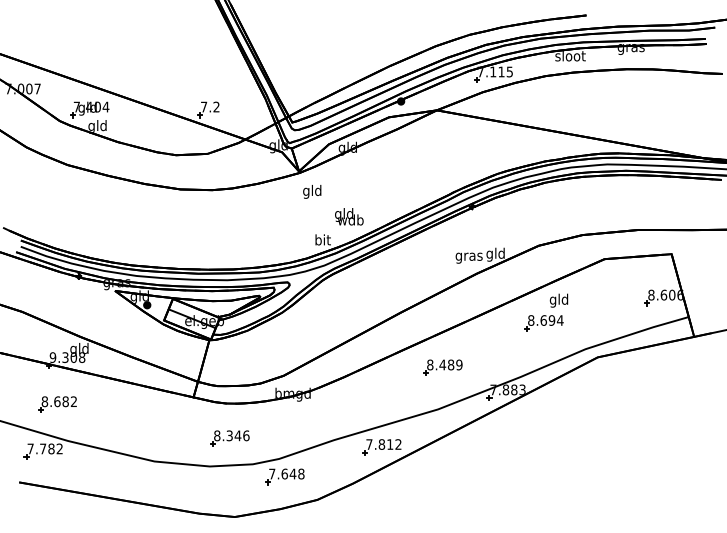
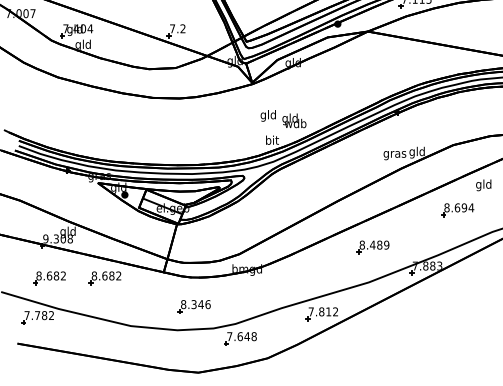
text: (312, 191) -> (268, 115), moved
text: (558, 300) -> (483, 185), moved
part: (123, 404) -> (104, 278), added

